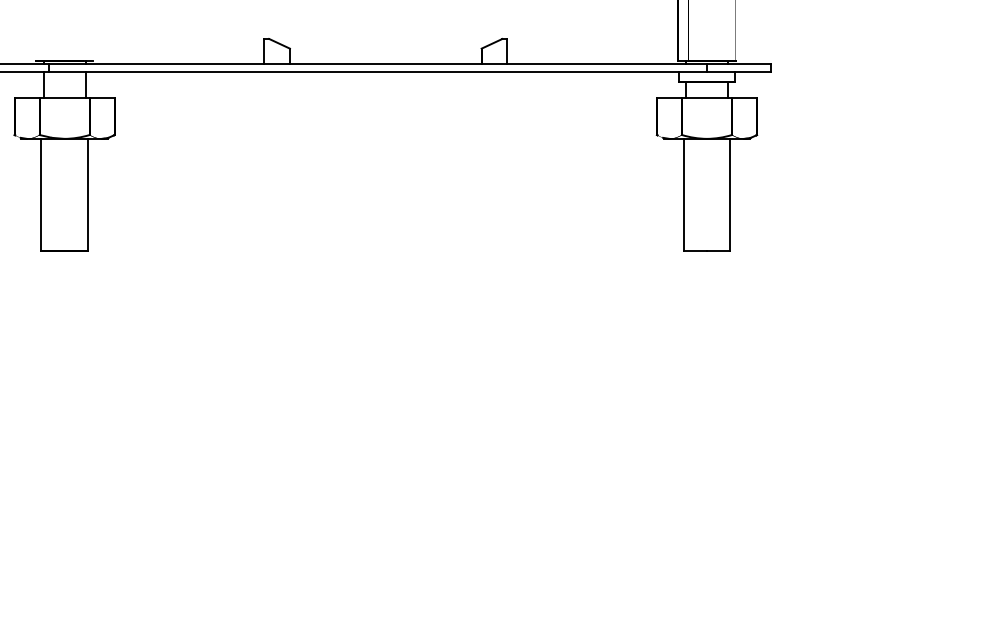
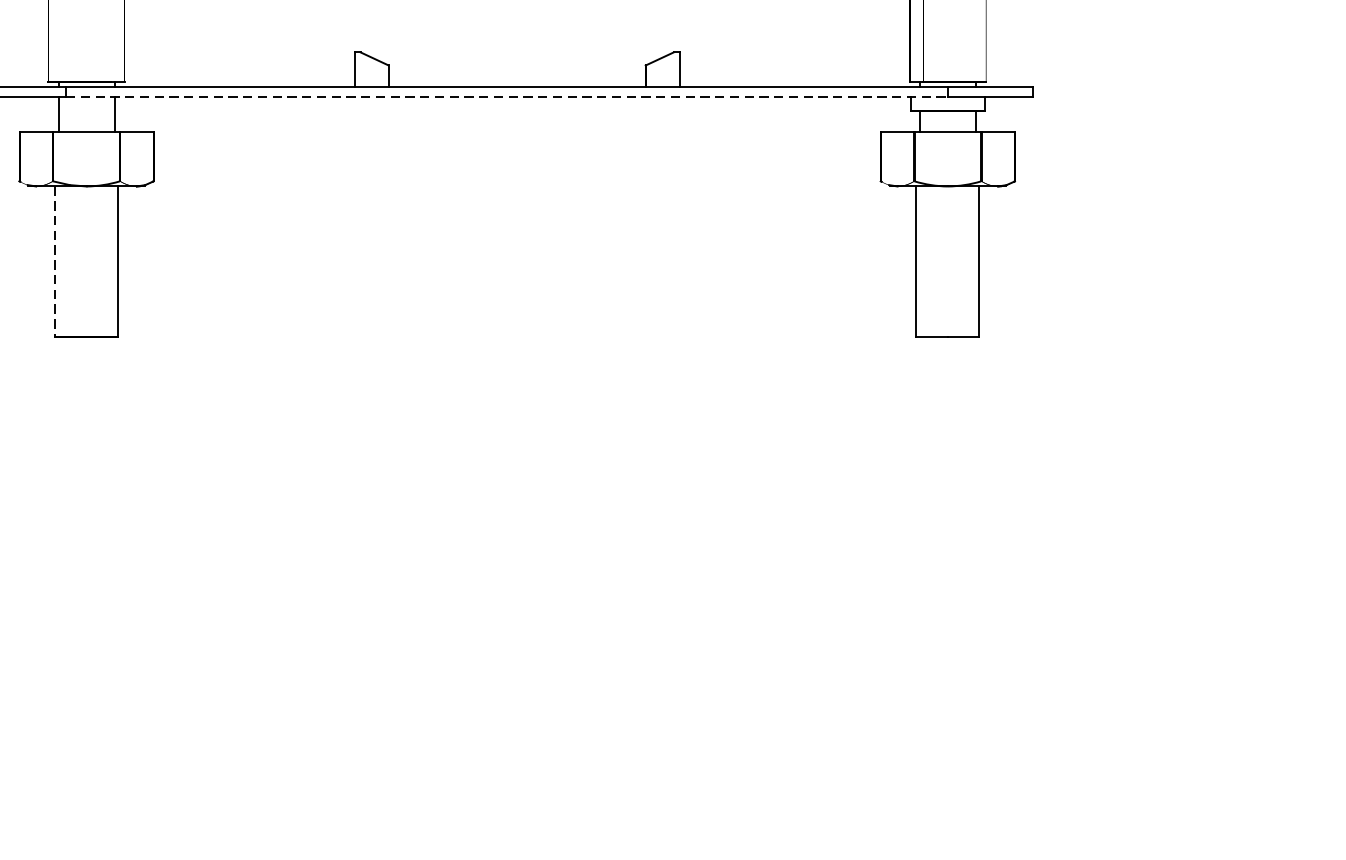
line: (378, 72) -> (507, 97), solid -> dashed
line: (41, 195) -> (55, 262), solid -> dashed

